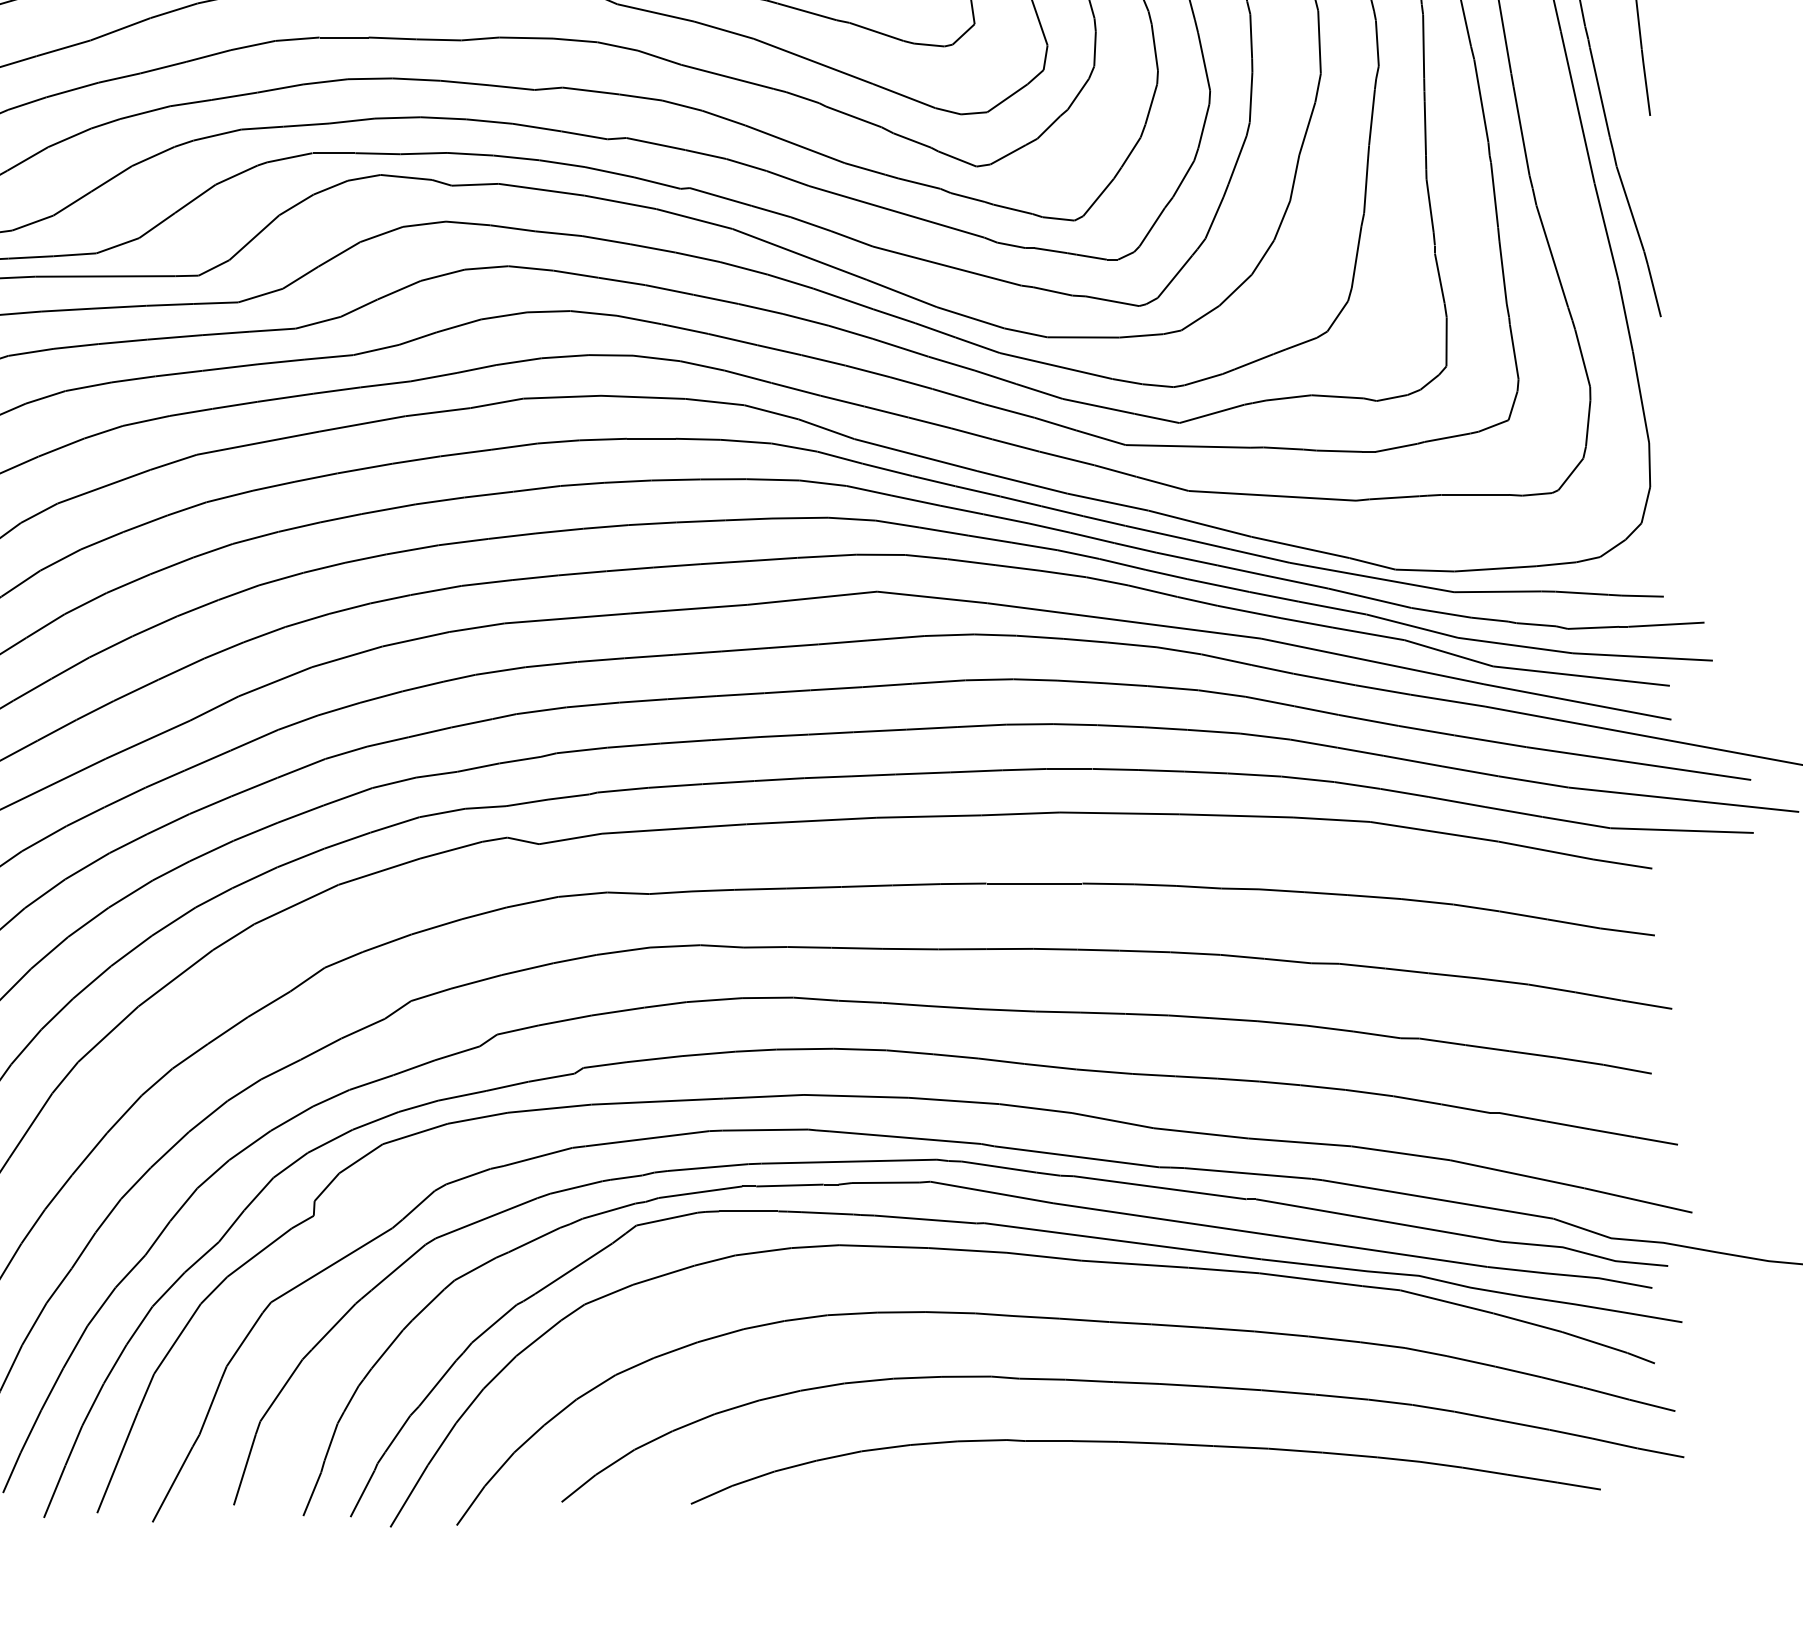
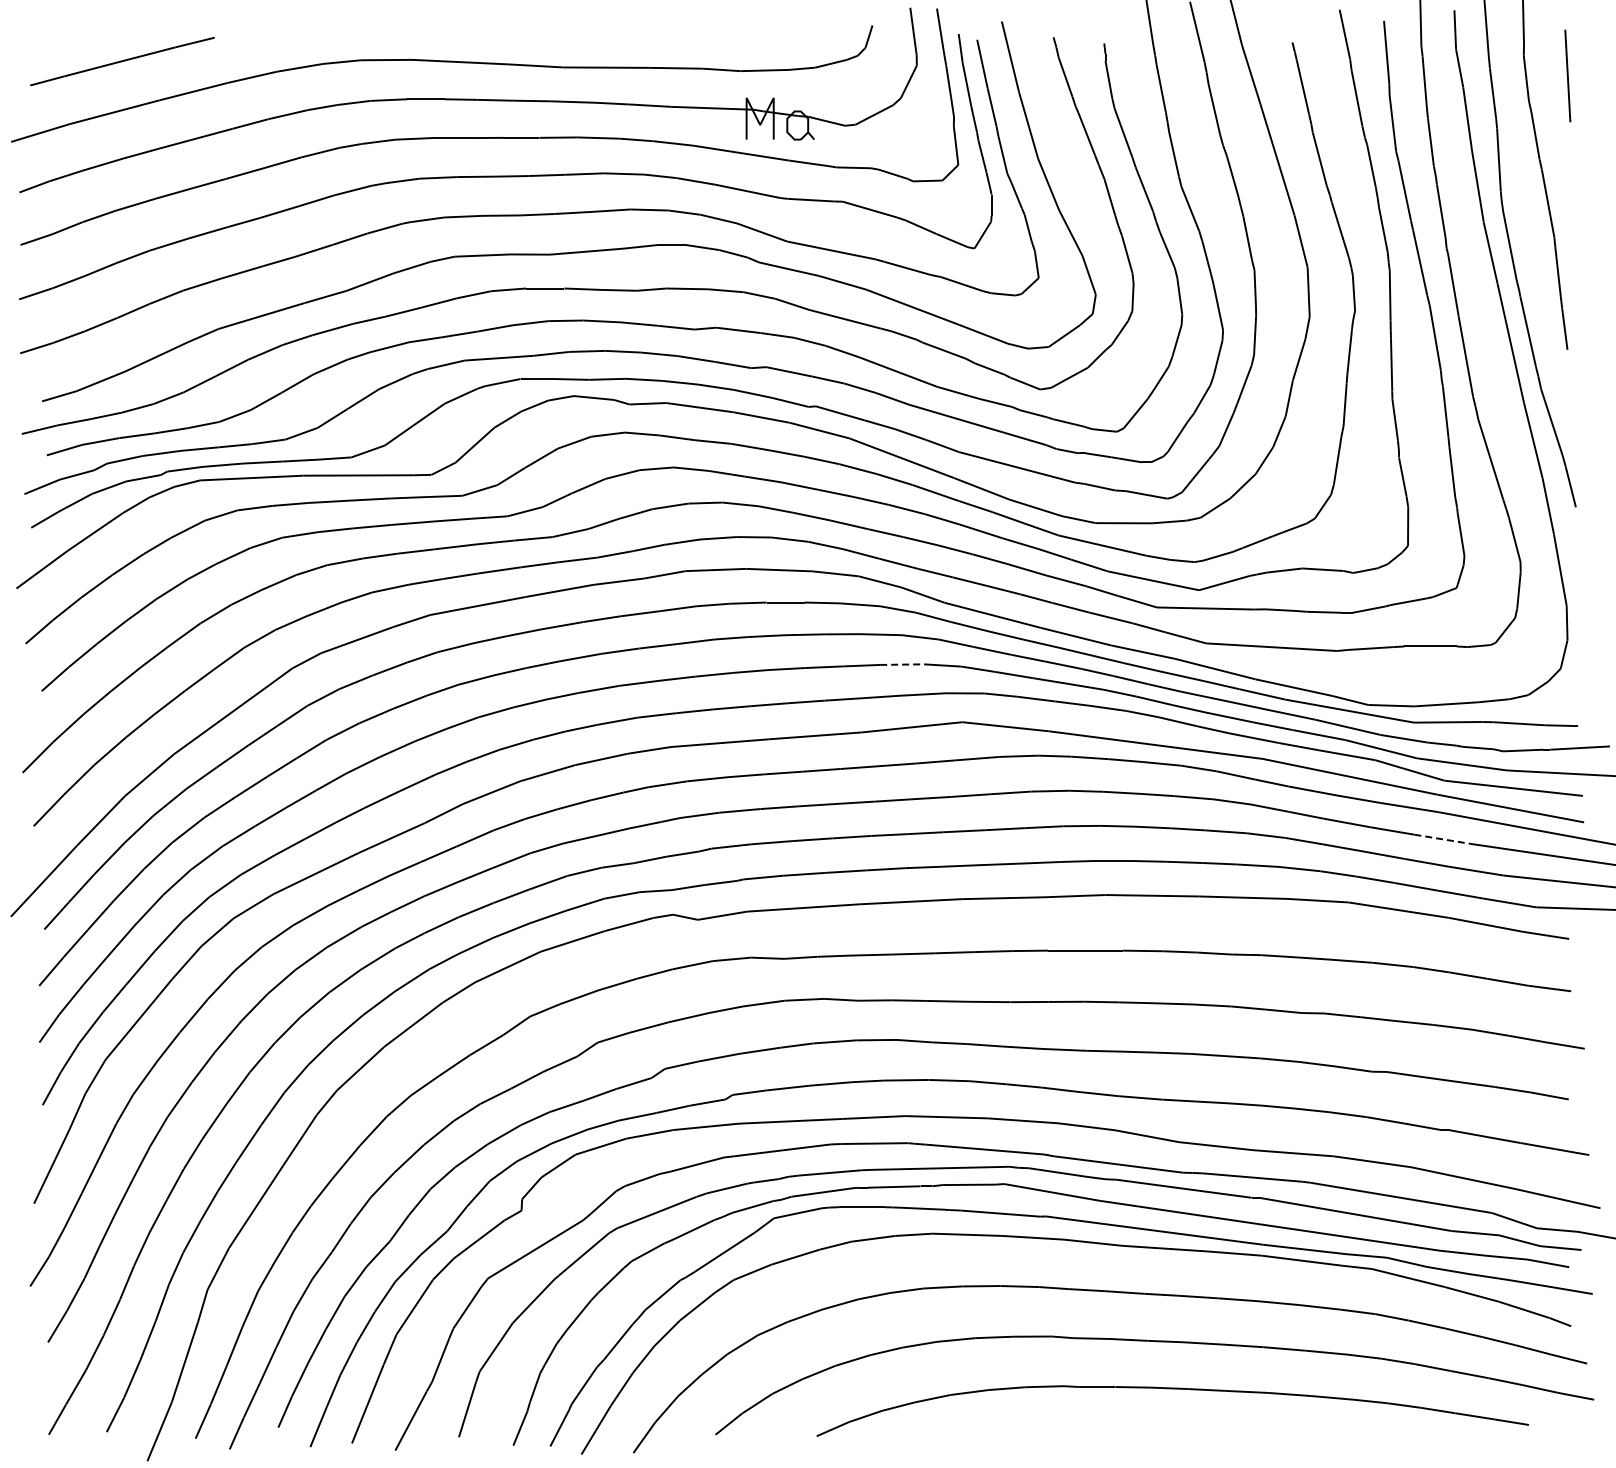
line: (800, 517) -> (902, 664), solid -> dashed
line: (1490, 741) -> (1442, 839), solid -> dashed

